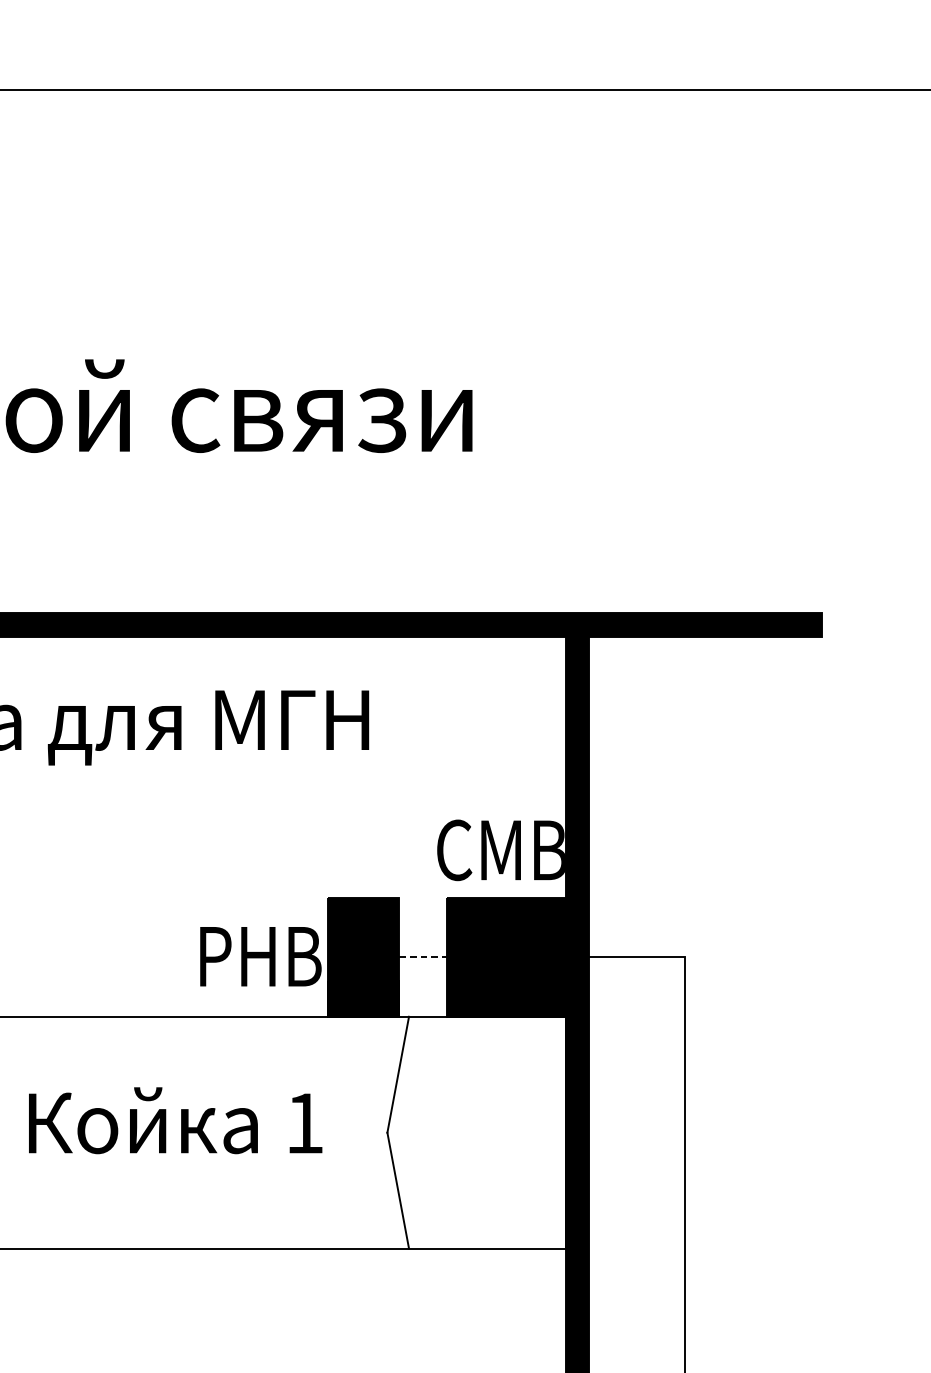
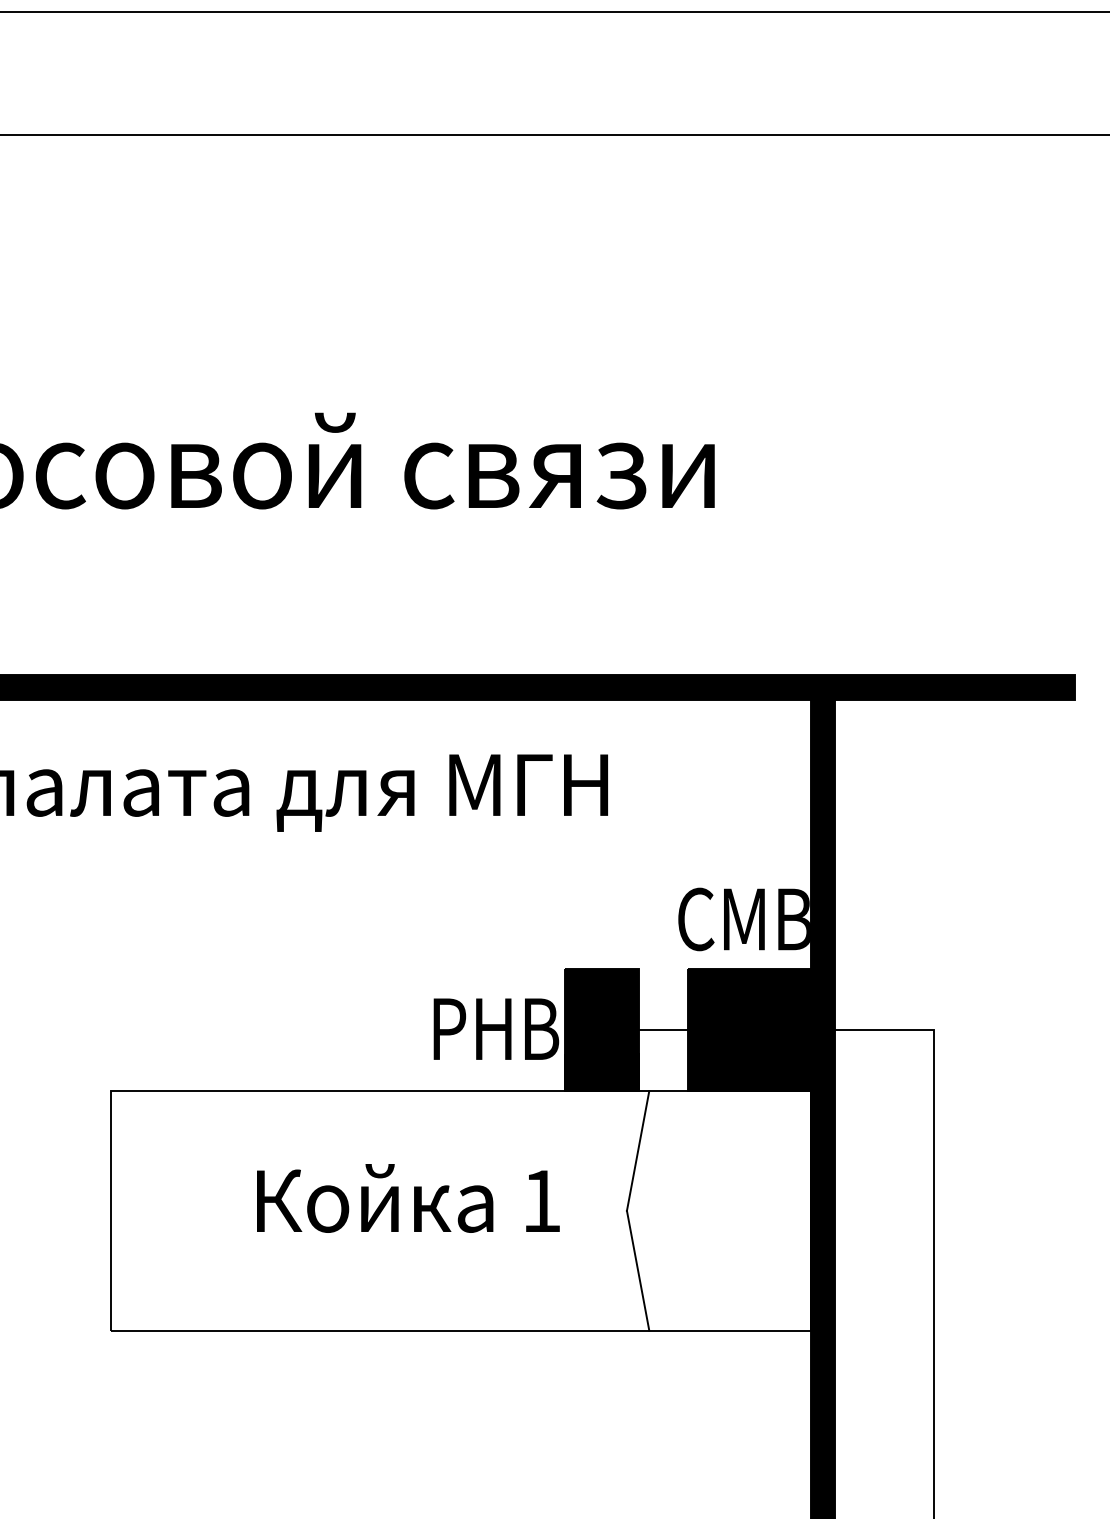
line: (422, 956) -> (663, 1029), dashed -> solid

